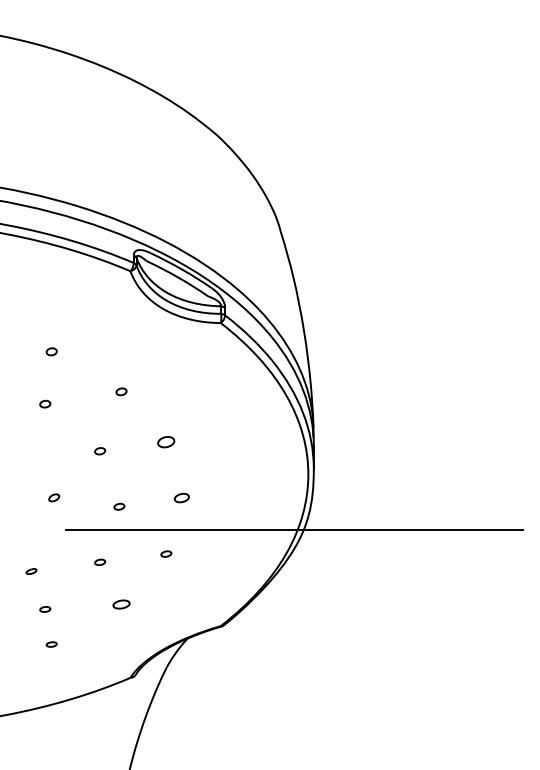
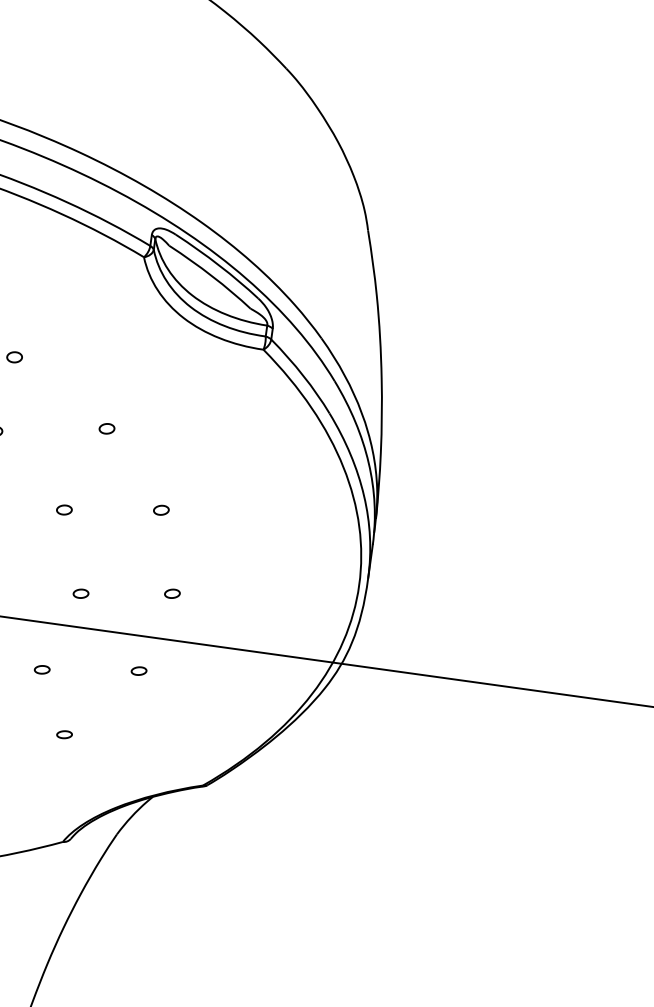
part: (166, 442) -> (161, 510), size x0.62
part: (181, 498) -> (171, 594), size x0.71
part: (121, 604) -> (64, 734), size x0.62

